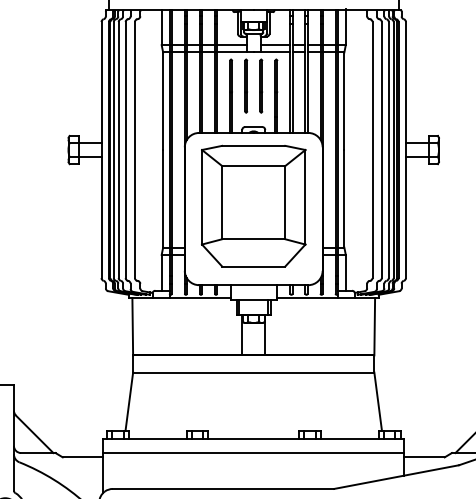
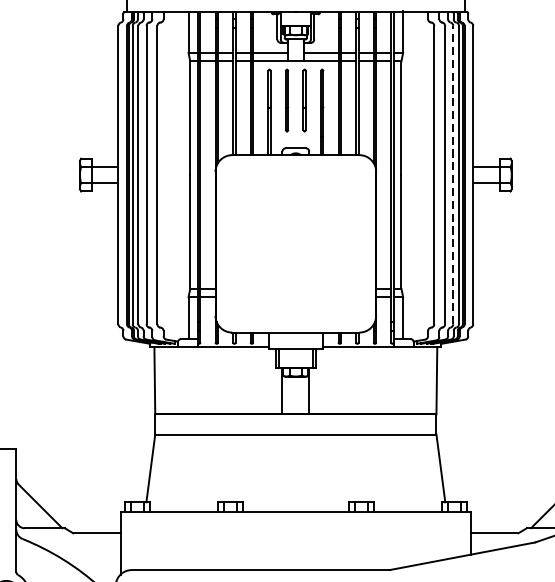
line: (388, 149) -> (452, 174), solid -> dashed
part: (253, 205) -> (295, 239), removed
line: (253, 453) -> (295, 528), removed

